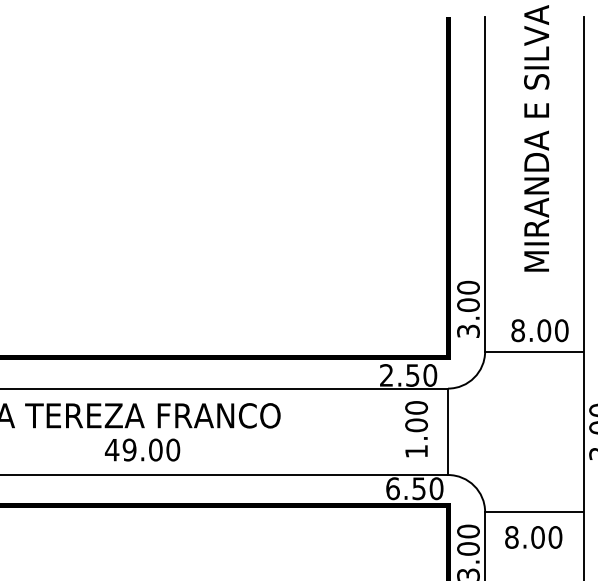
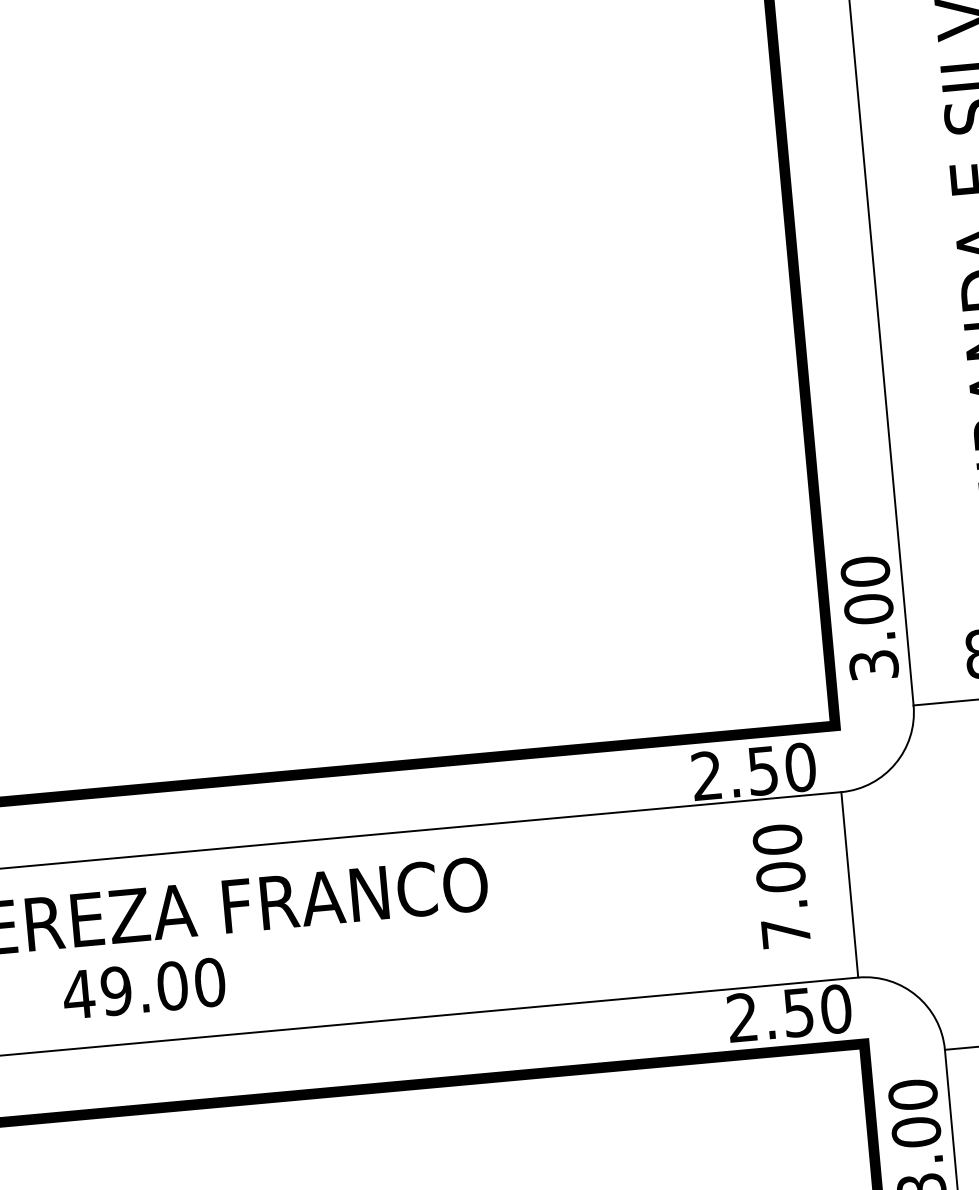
text: (142, 449) -> (143, 987), moved
text: (416, 451) -> (785, 933), 1.00 -> 7.00
text: (392, 488) -> (741, 1017), 6.50 -> 2.50

